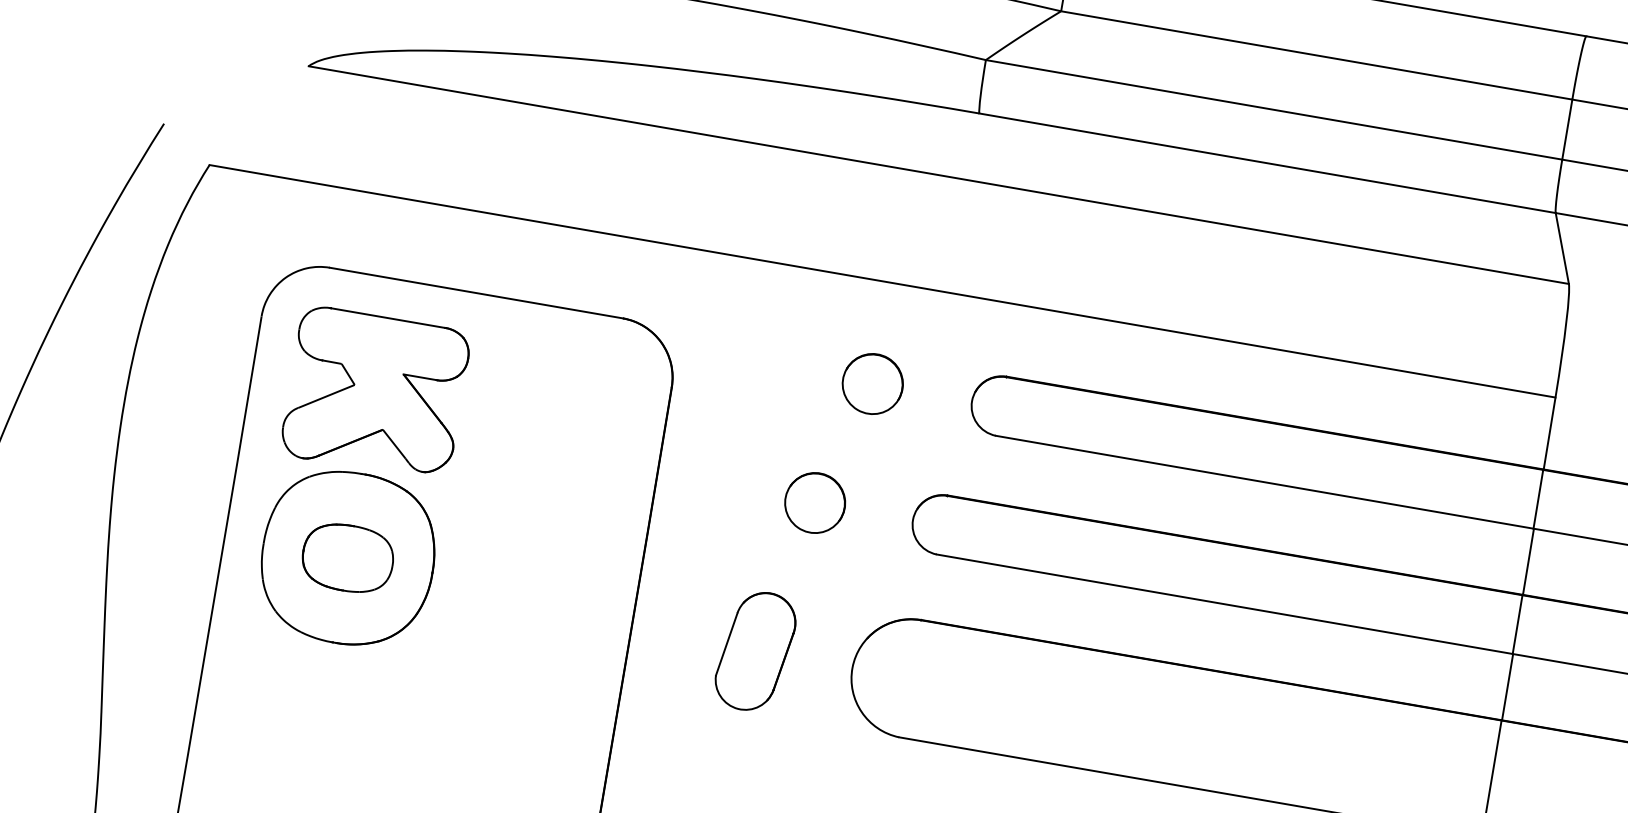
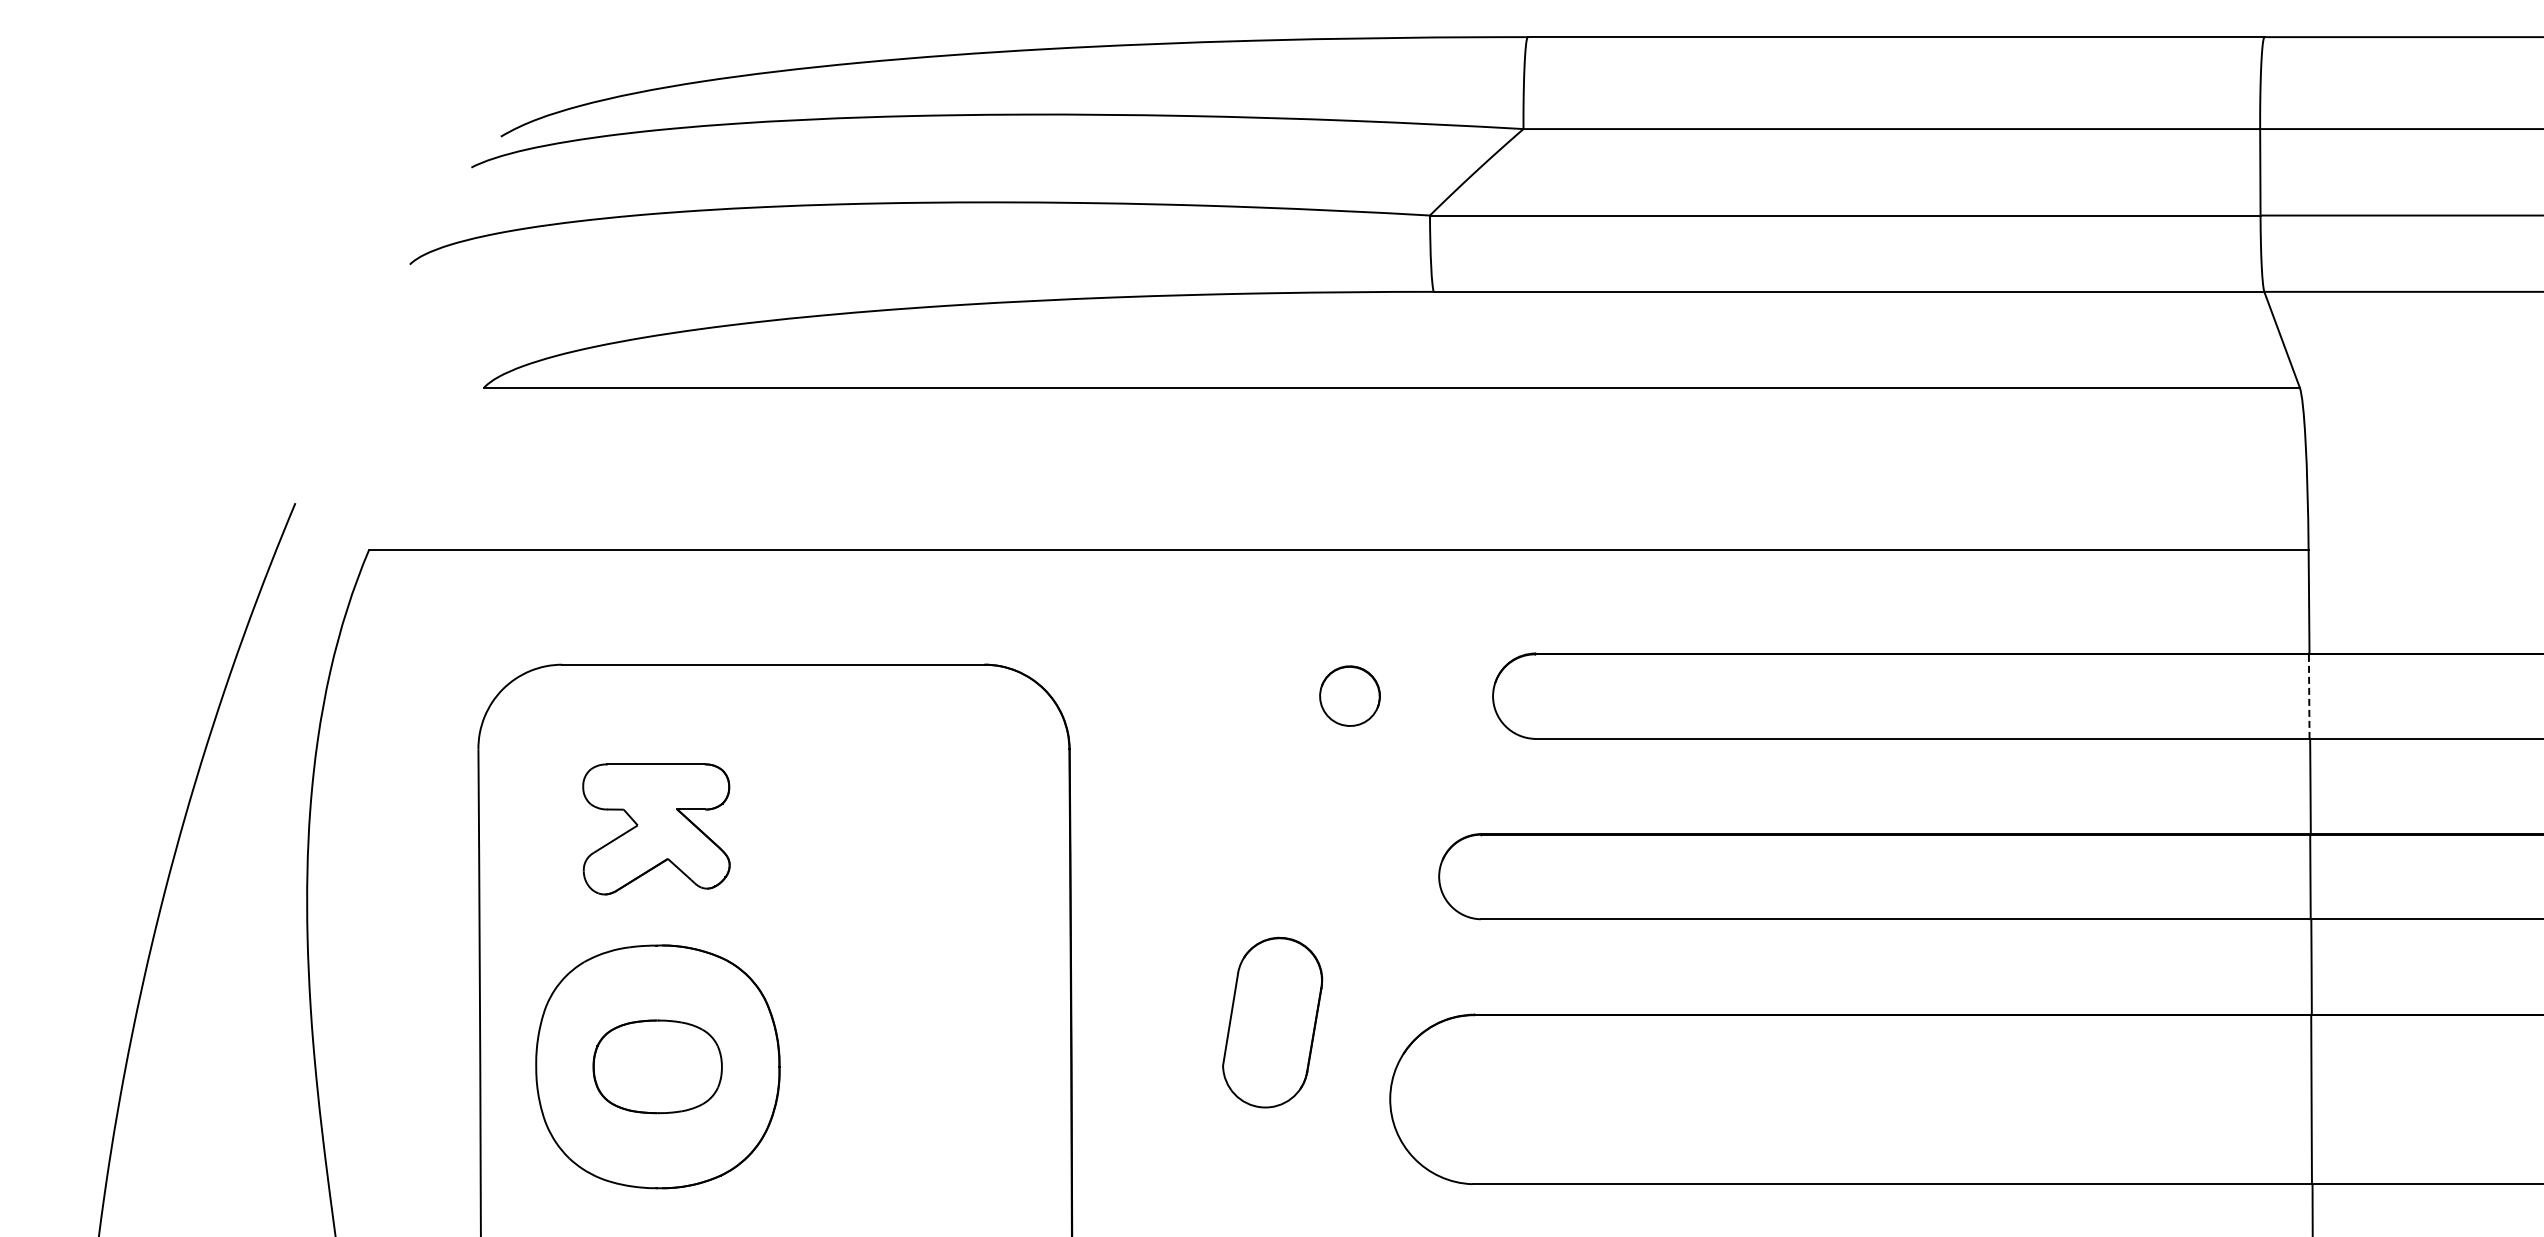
part: (872, 383) -> (1349, 695), size x0.7
part: (375, 393) -> (656, 829), size x0.6
line: (1538, 499) -> (2309, 696), solid -> dashed
part: (814, 502) -> (1297, 876), removed
part: (755, 651) -> (1272, 1022), moved

